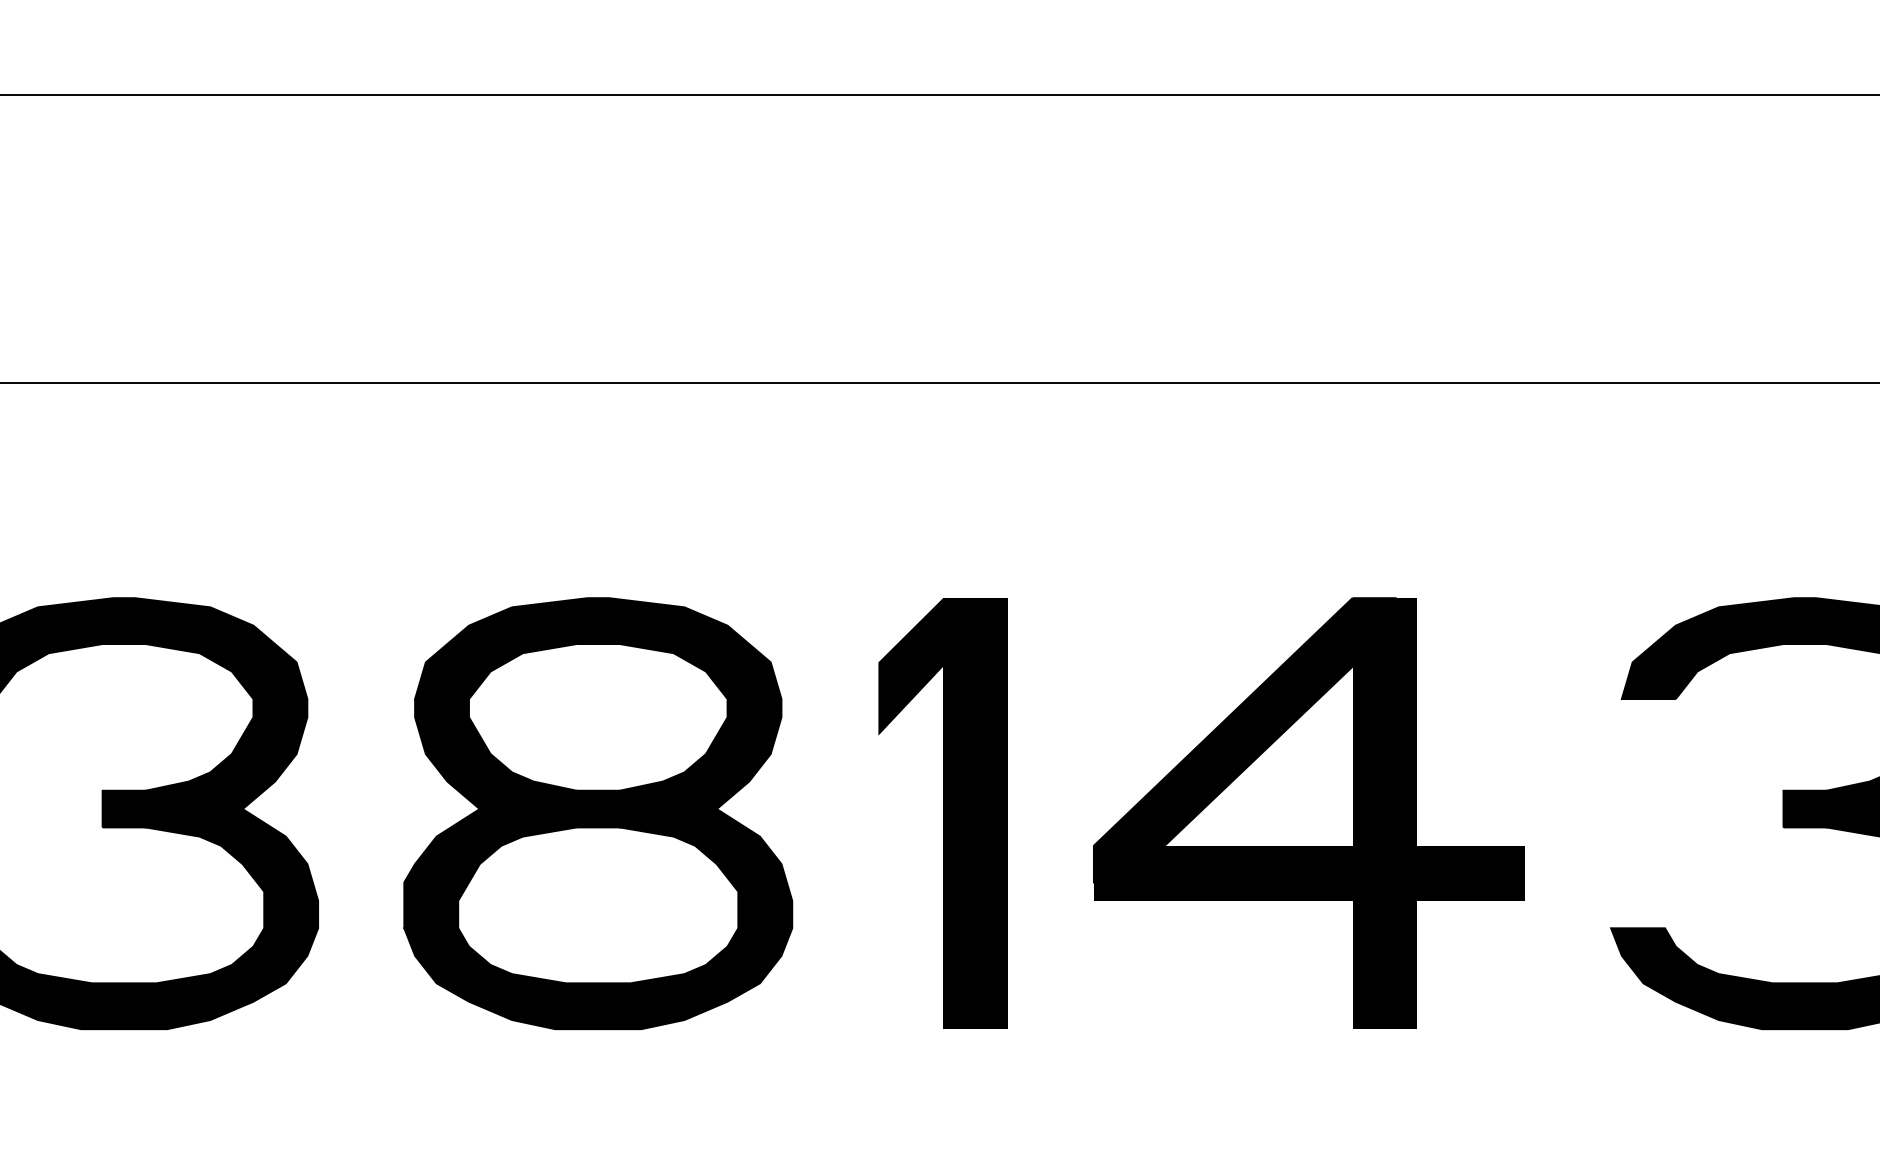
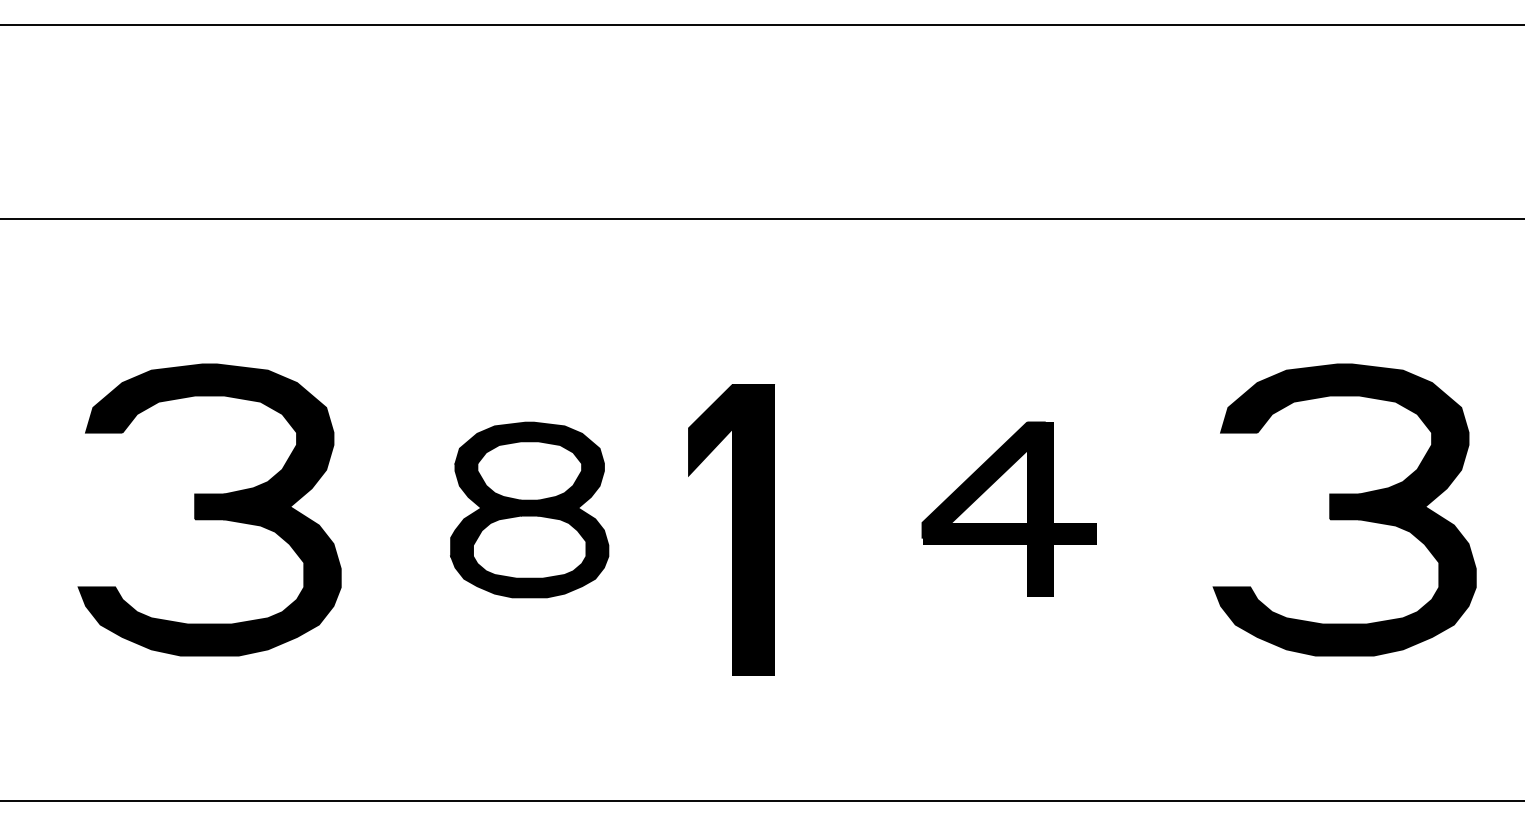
part: (597, 812) -> (529, 509), size x0.6
part: (942, 812) -> (731, 529), moved
part: (1308, 812) -> (1009, 509), size x0.6

